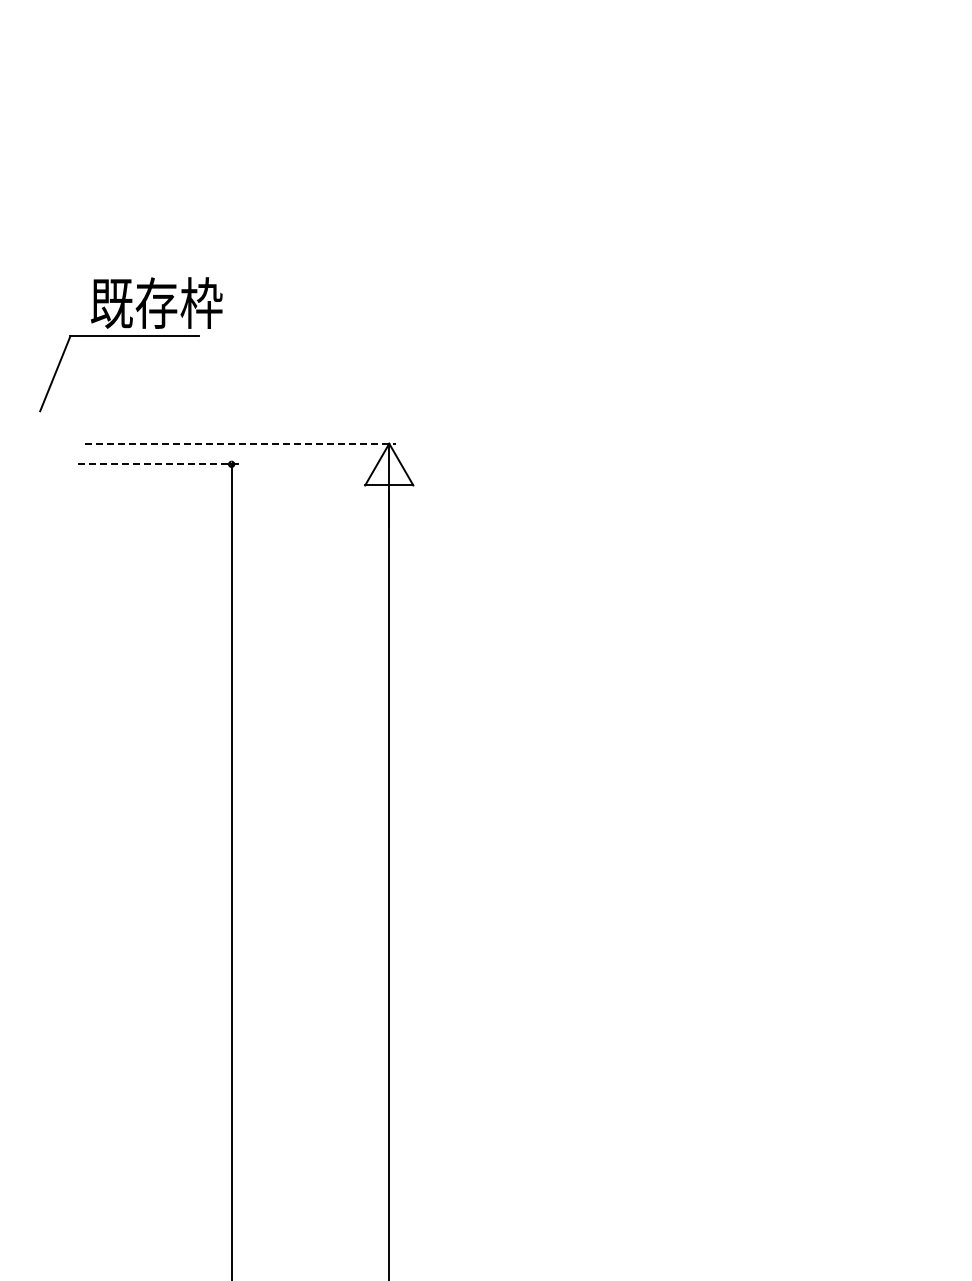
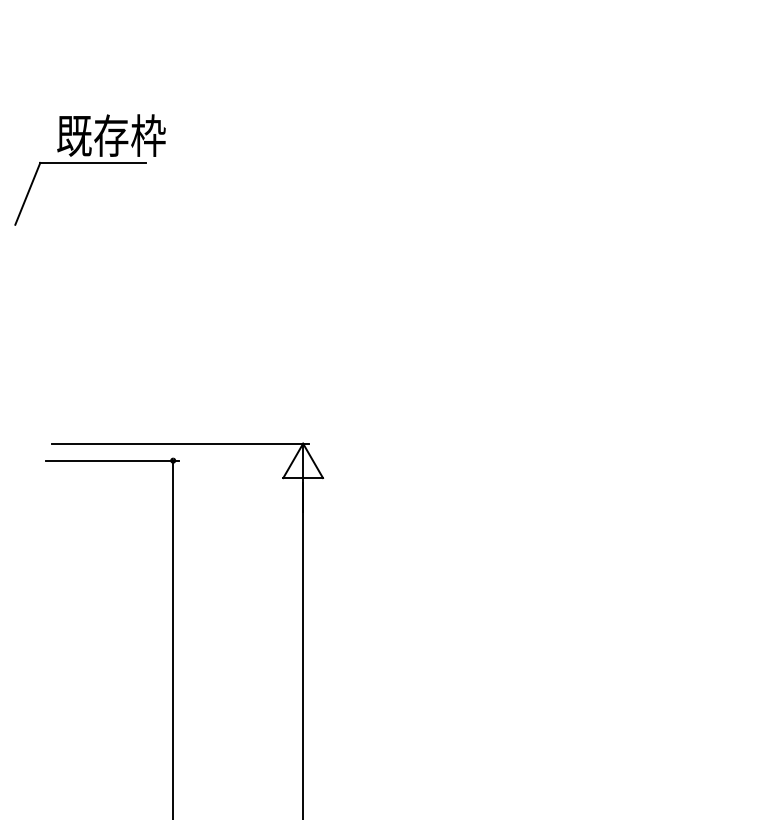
part: (130, 336) -> (89, 163), moved
line: (240, 443) -> (180, 443), dashed -> solid
line: (158, 464) -> (112, 460), dashed -> solid

